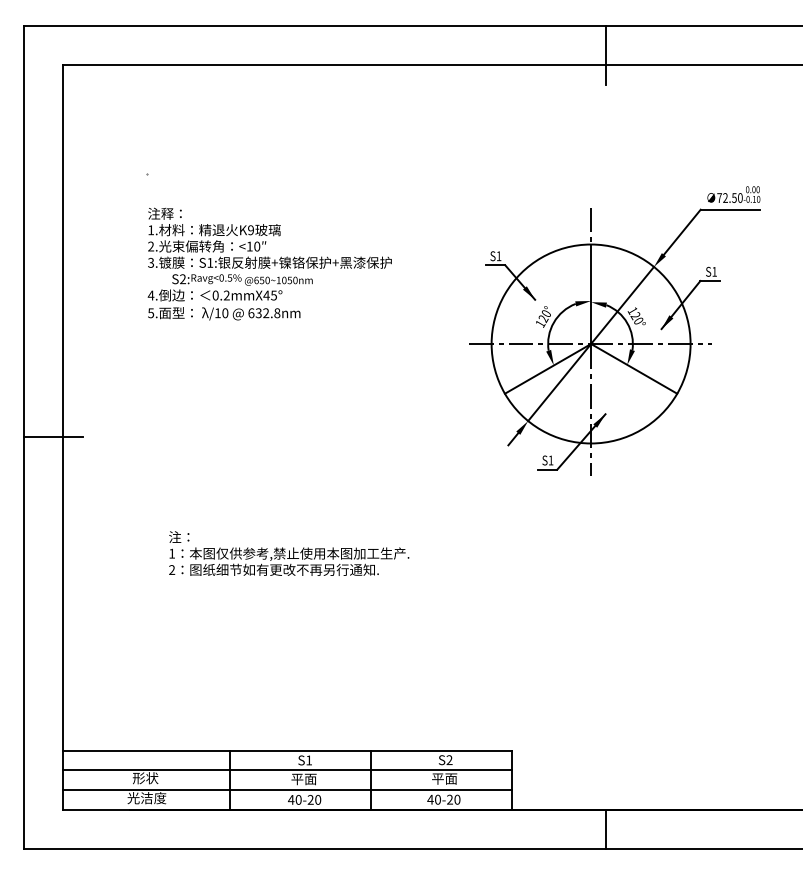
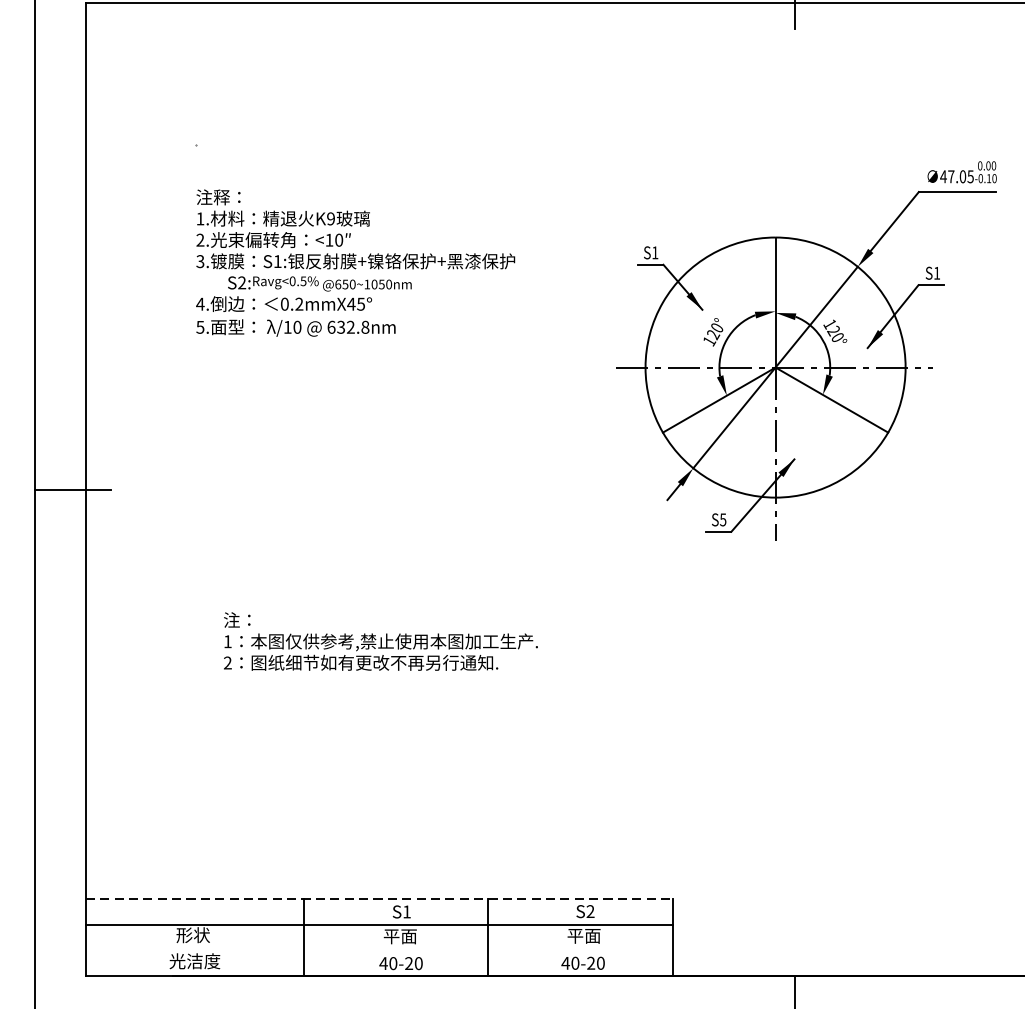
text: (729, 197) -> (956, 176), 72.50 -> 47.05
line: (591, 224) -> (776, 211), removed
text: (550, 460) -> (722, 519), S1 -> S5
line: (287, 750) -> (378, 898), solid -> dashed
line: (287, 790) -> (378, 951), removed

